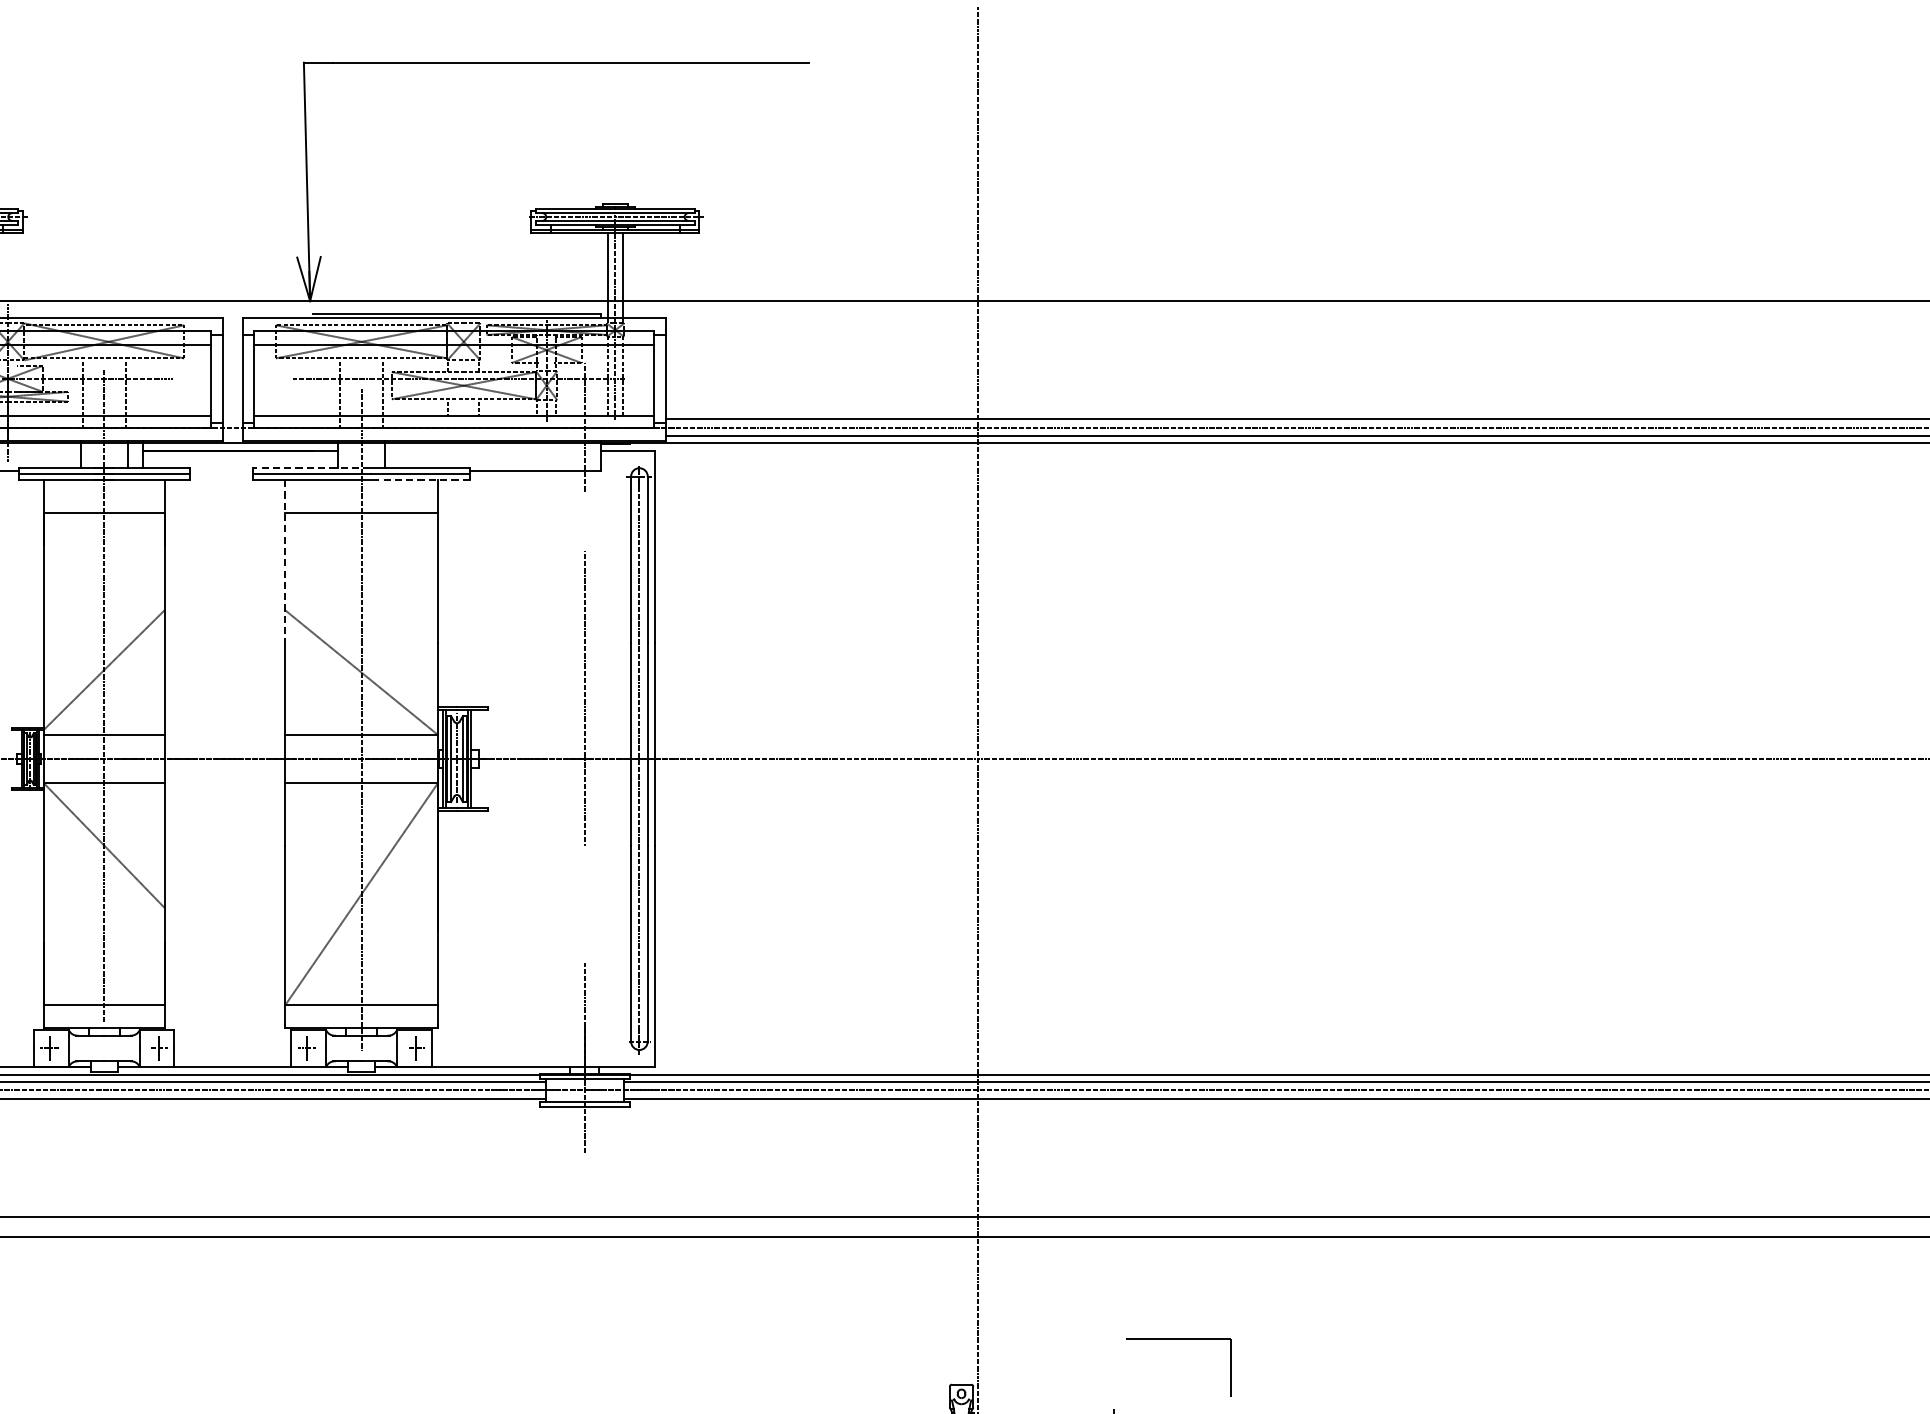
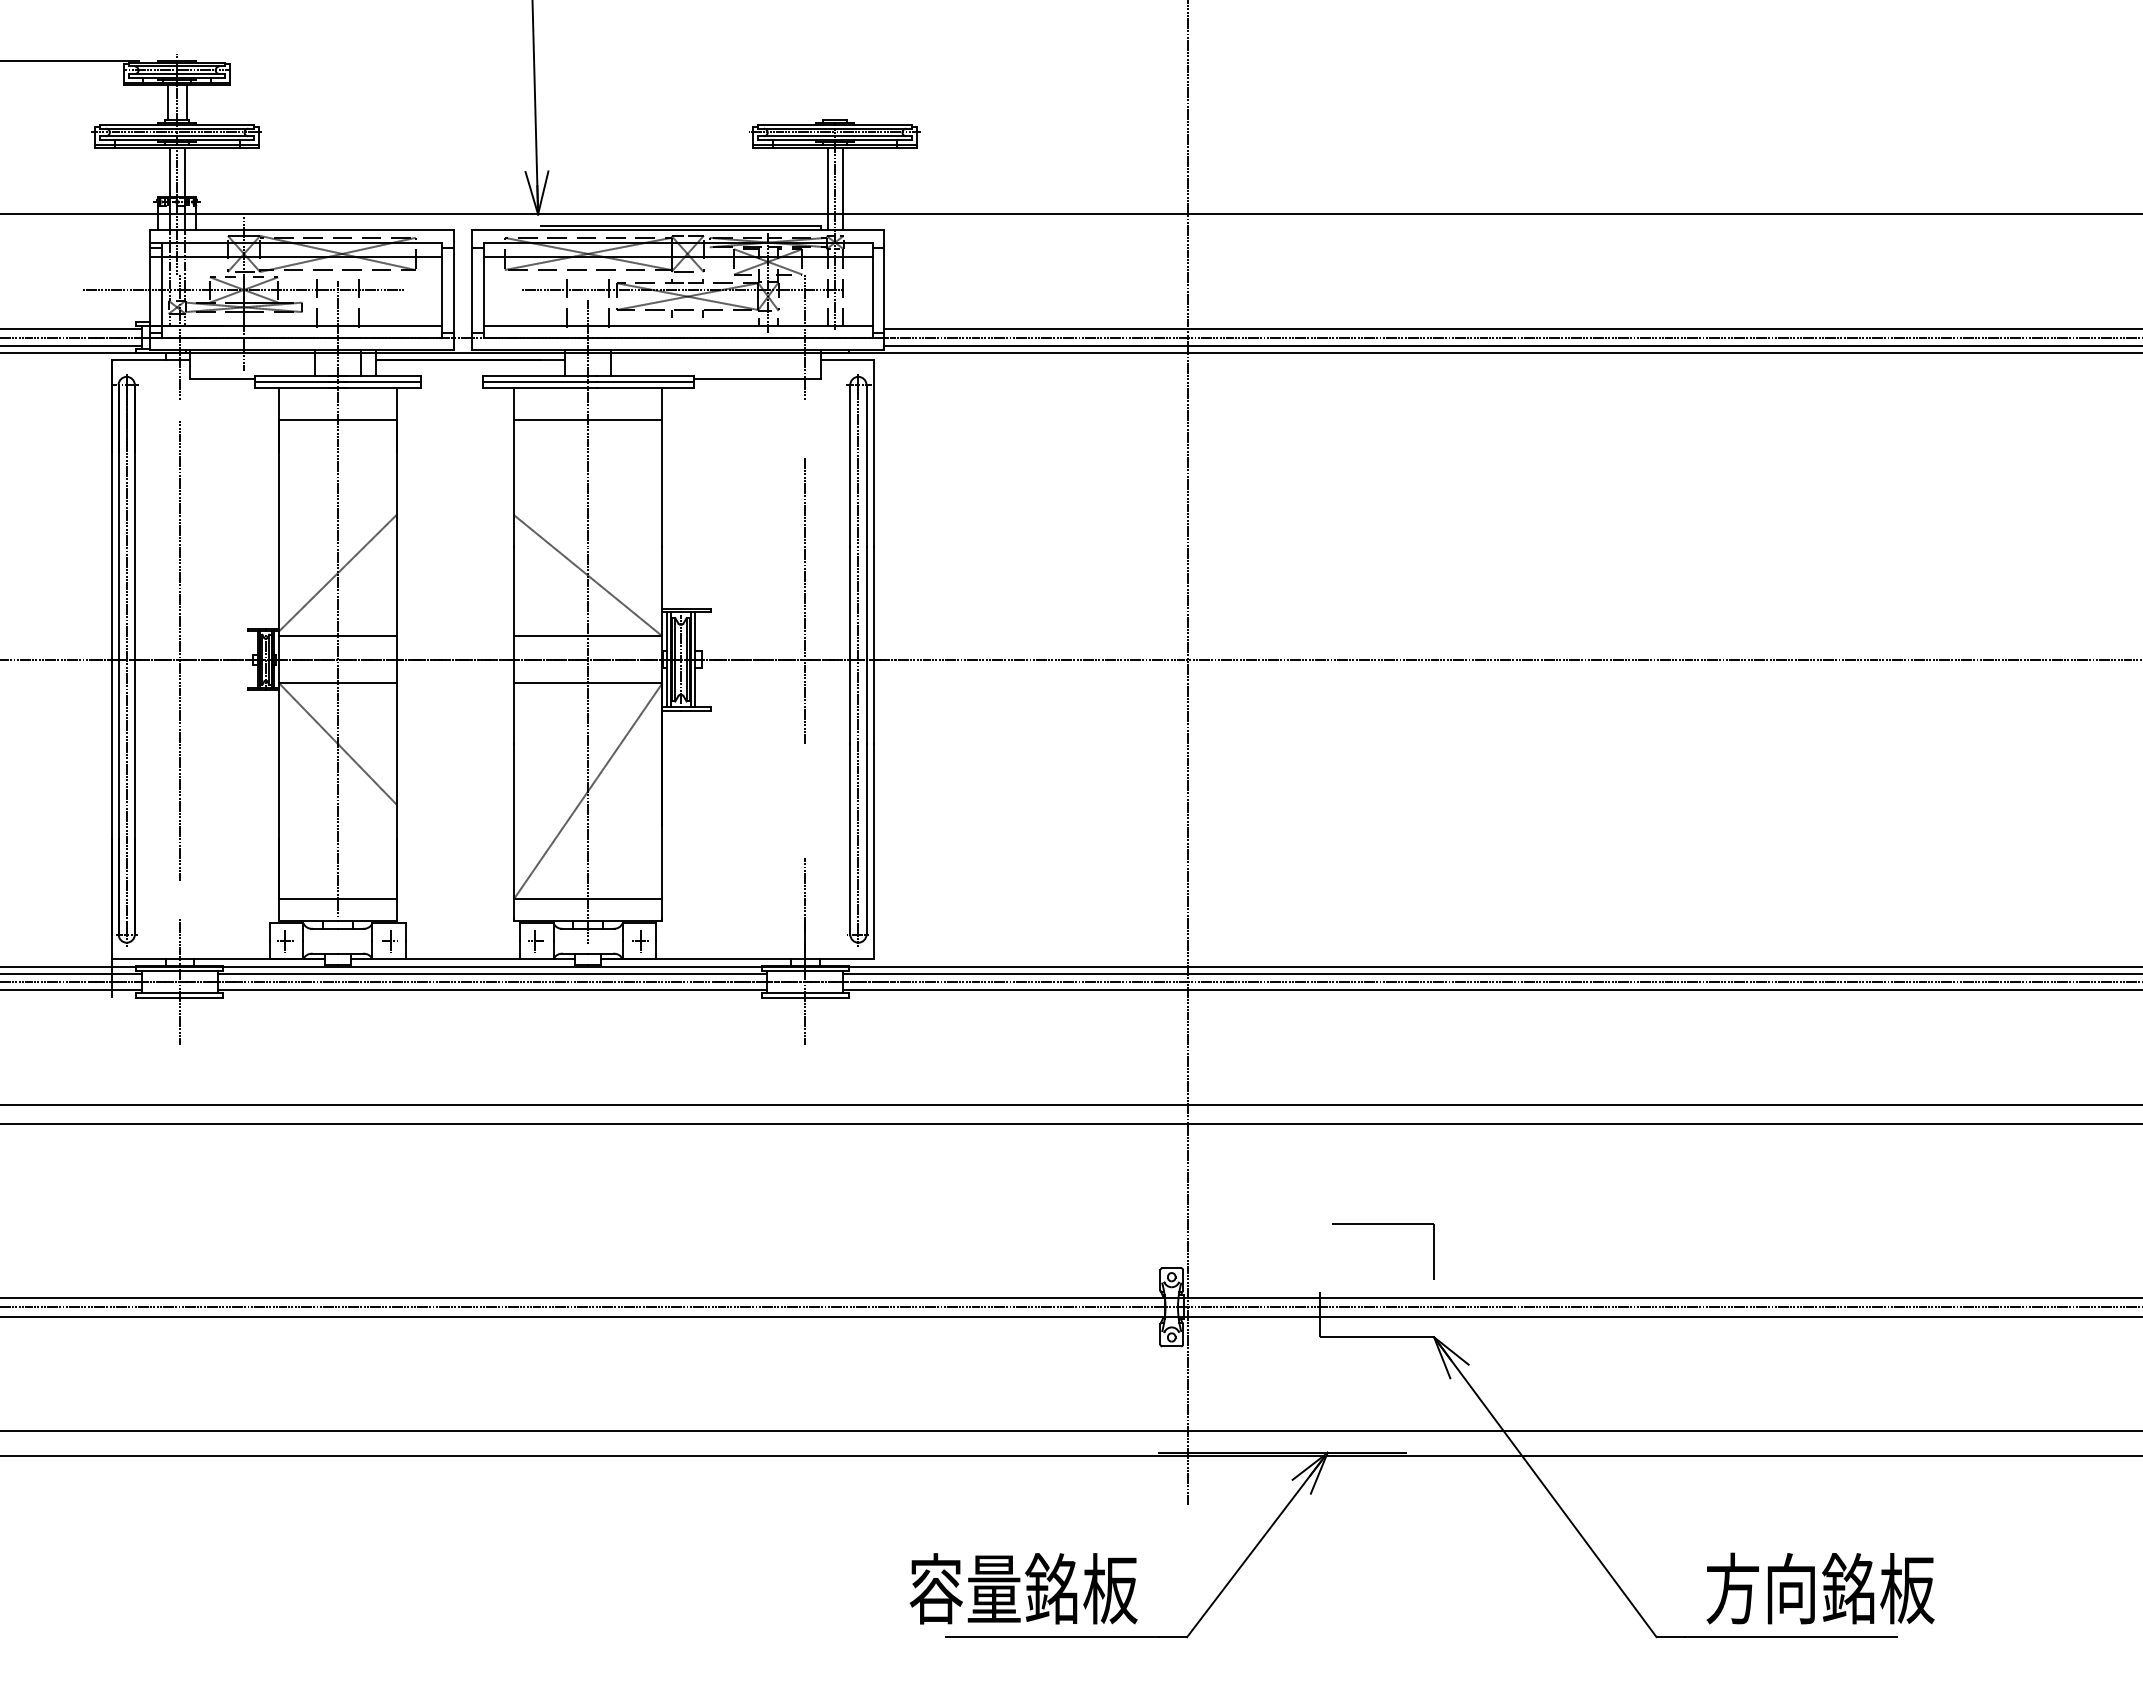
line: (311, 467) -> (539, 376), dashed -> solid
line: (419, 480) -> (644, 388), dashed -> solid
line: (284, 562) -> (513, 468), dashed -> solid

